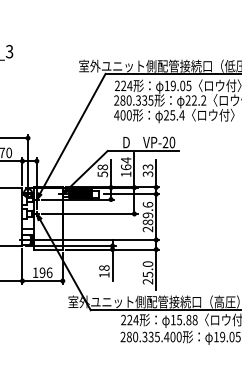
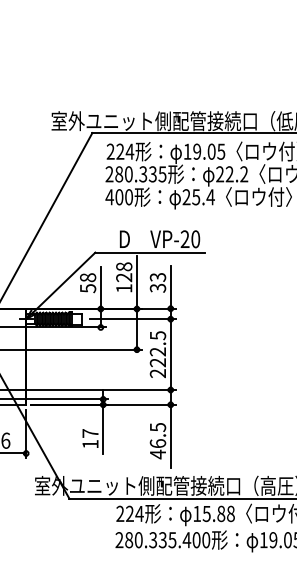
text: (125, 163) -> (123, 271), 164 -> 128
text: (147, 213) -> (157, 349), 289.6 -> 222.5
text: (104, 267) -> (90, 432), 18 -> 17
text: (147, 272) -> (157, 440), 25.0 -> 46.5

